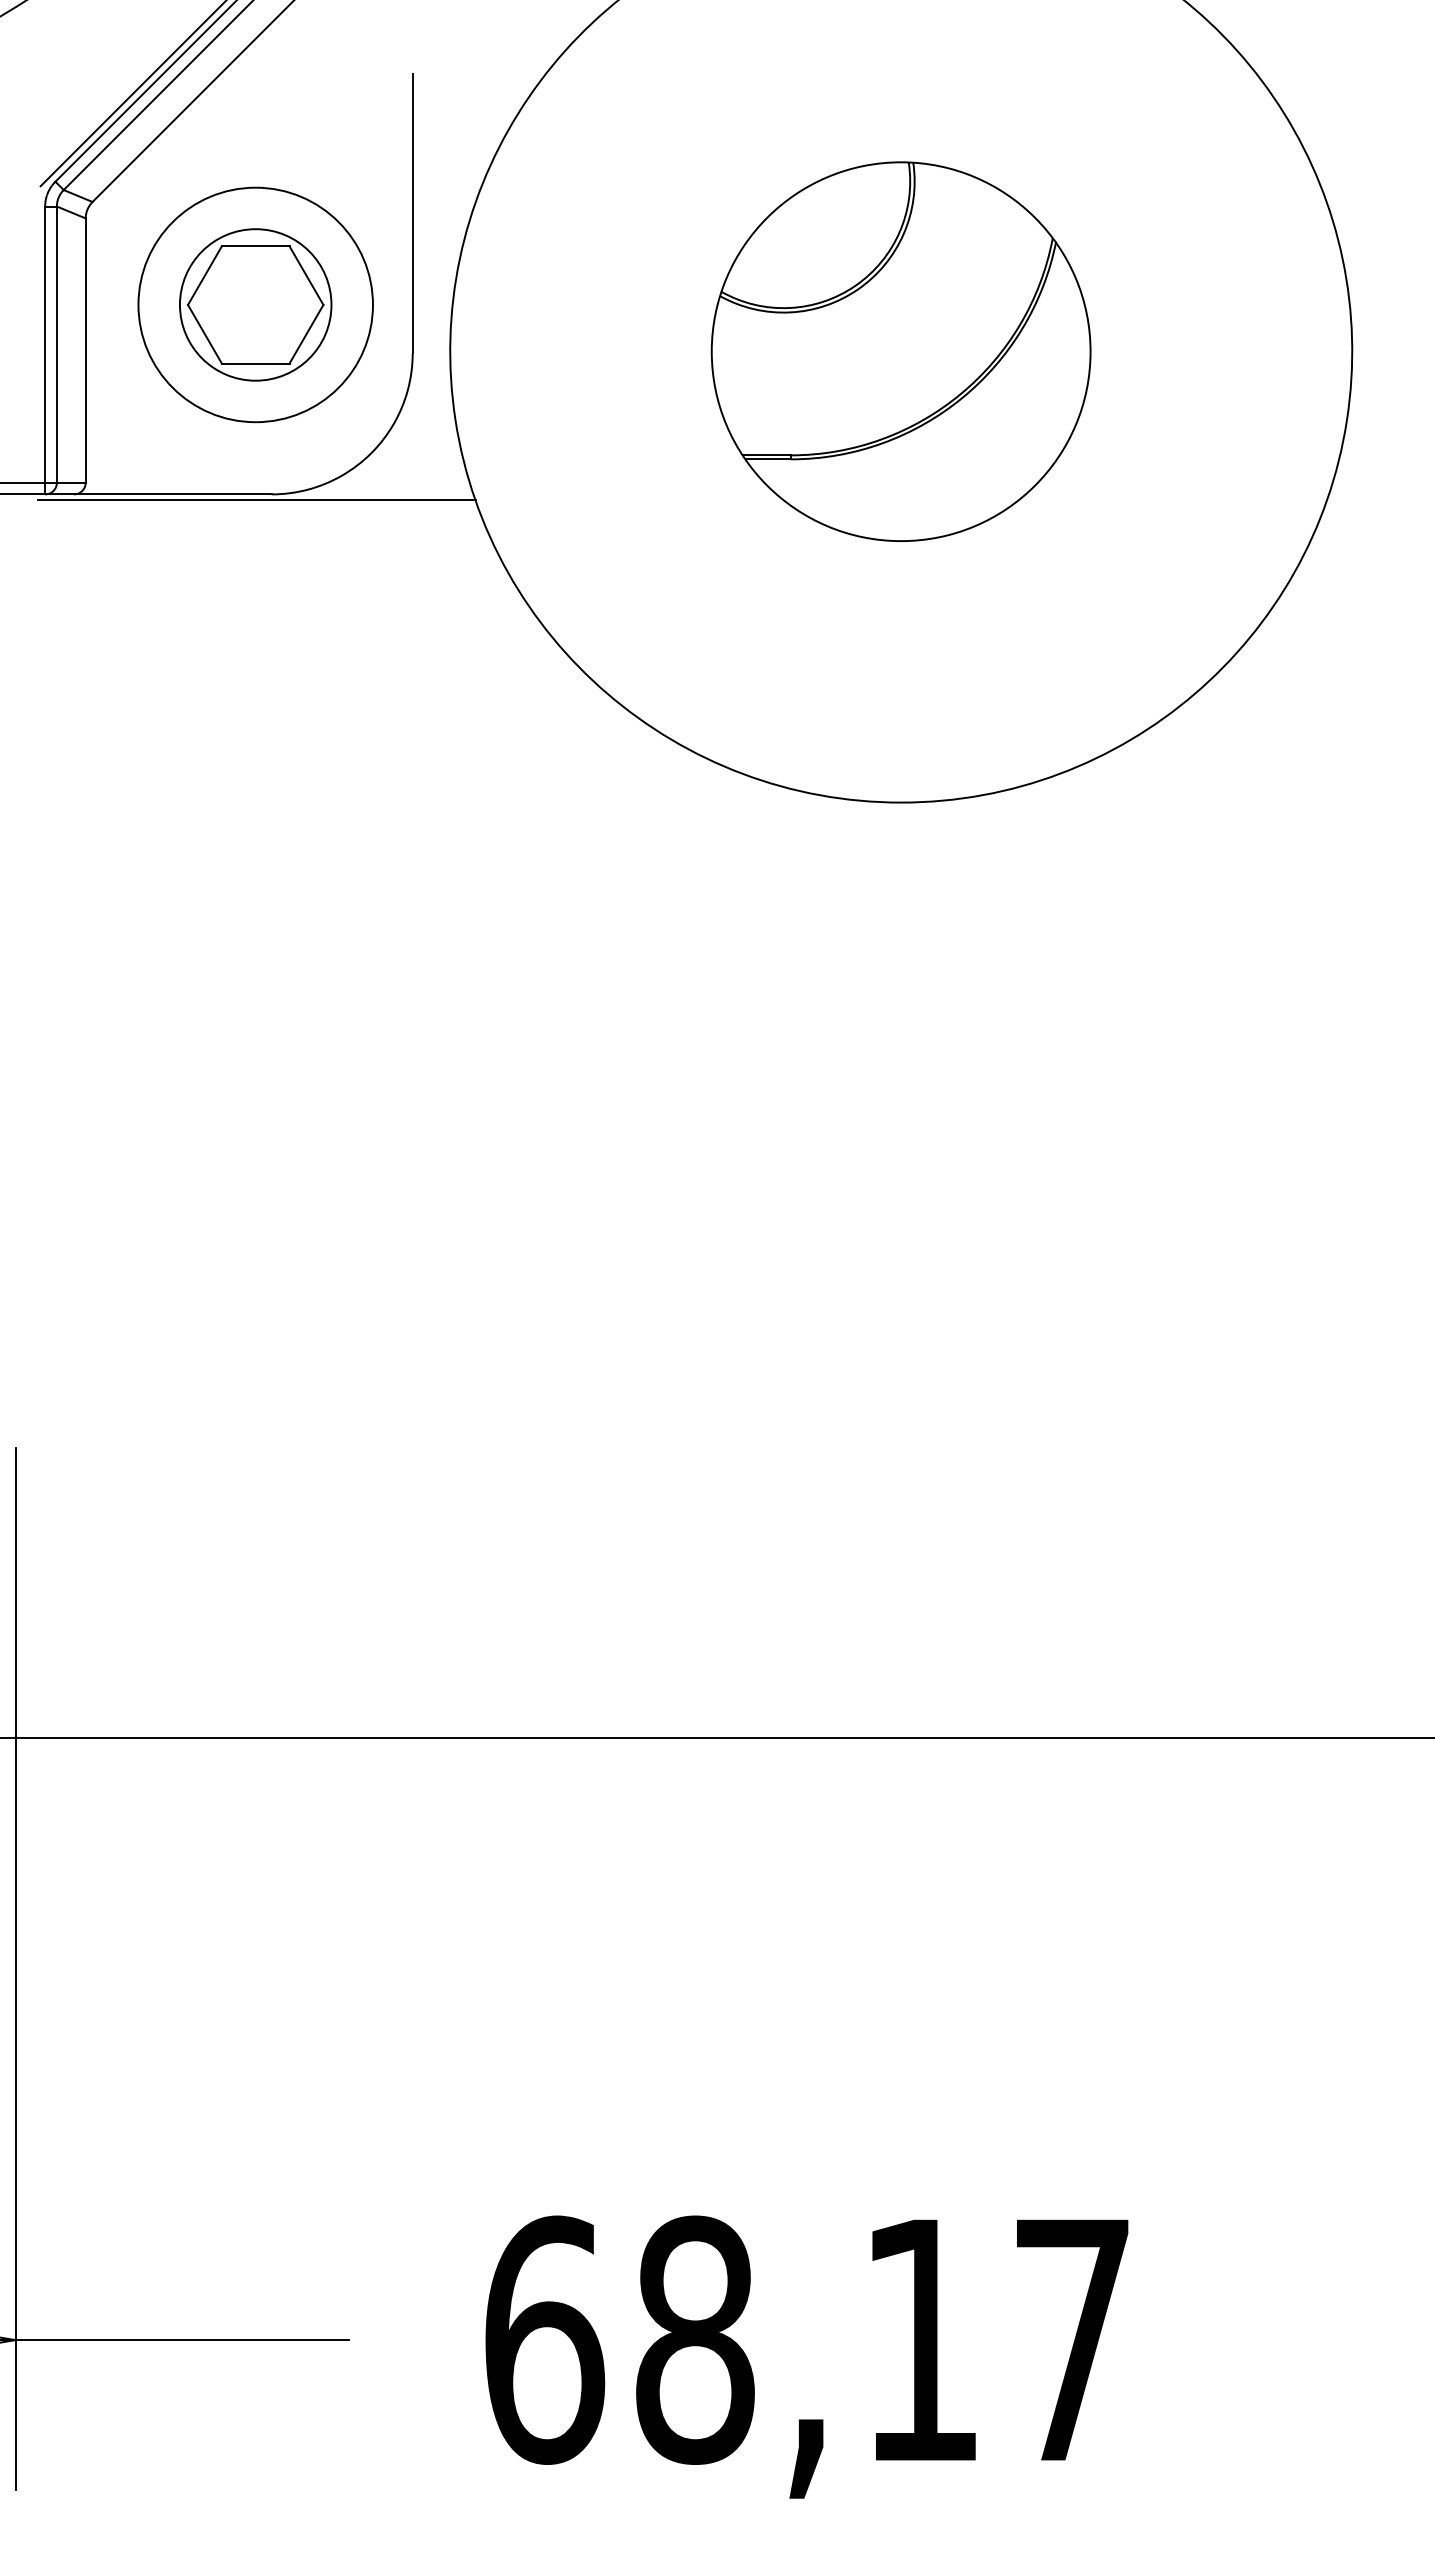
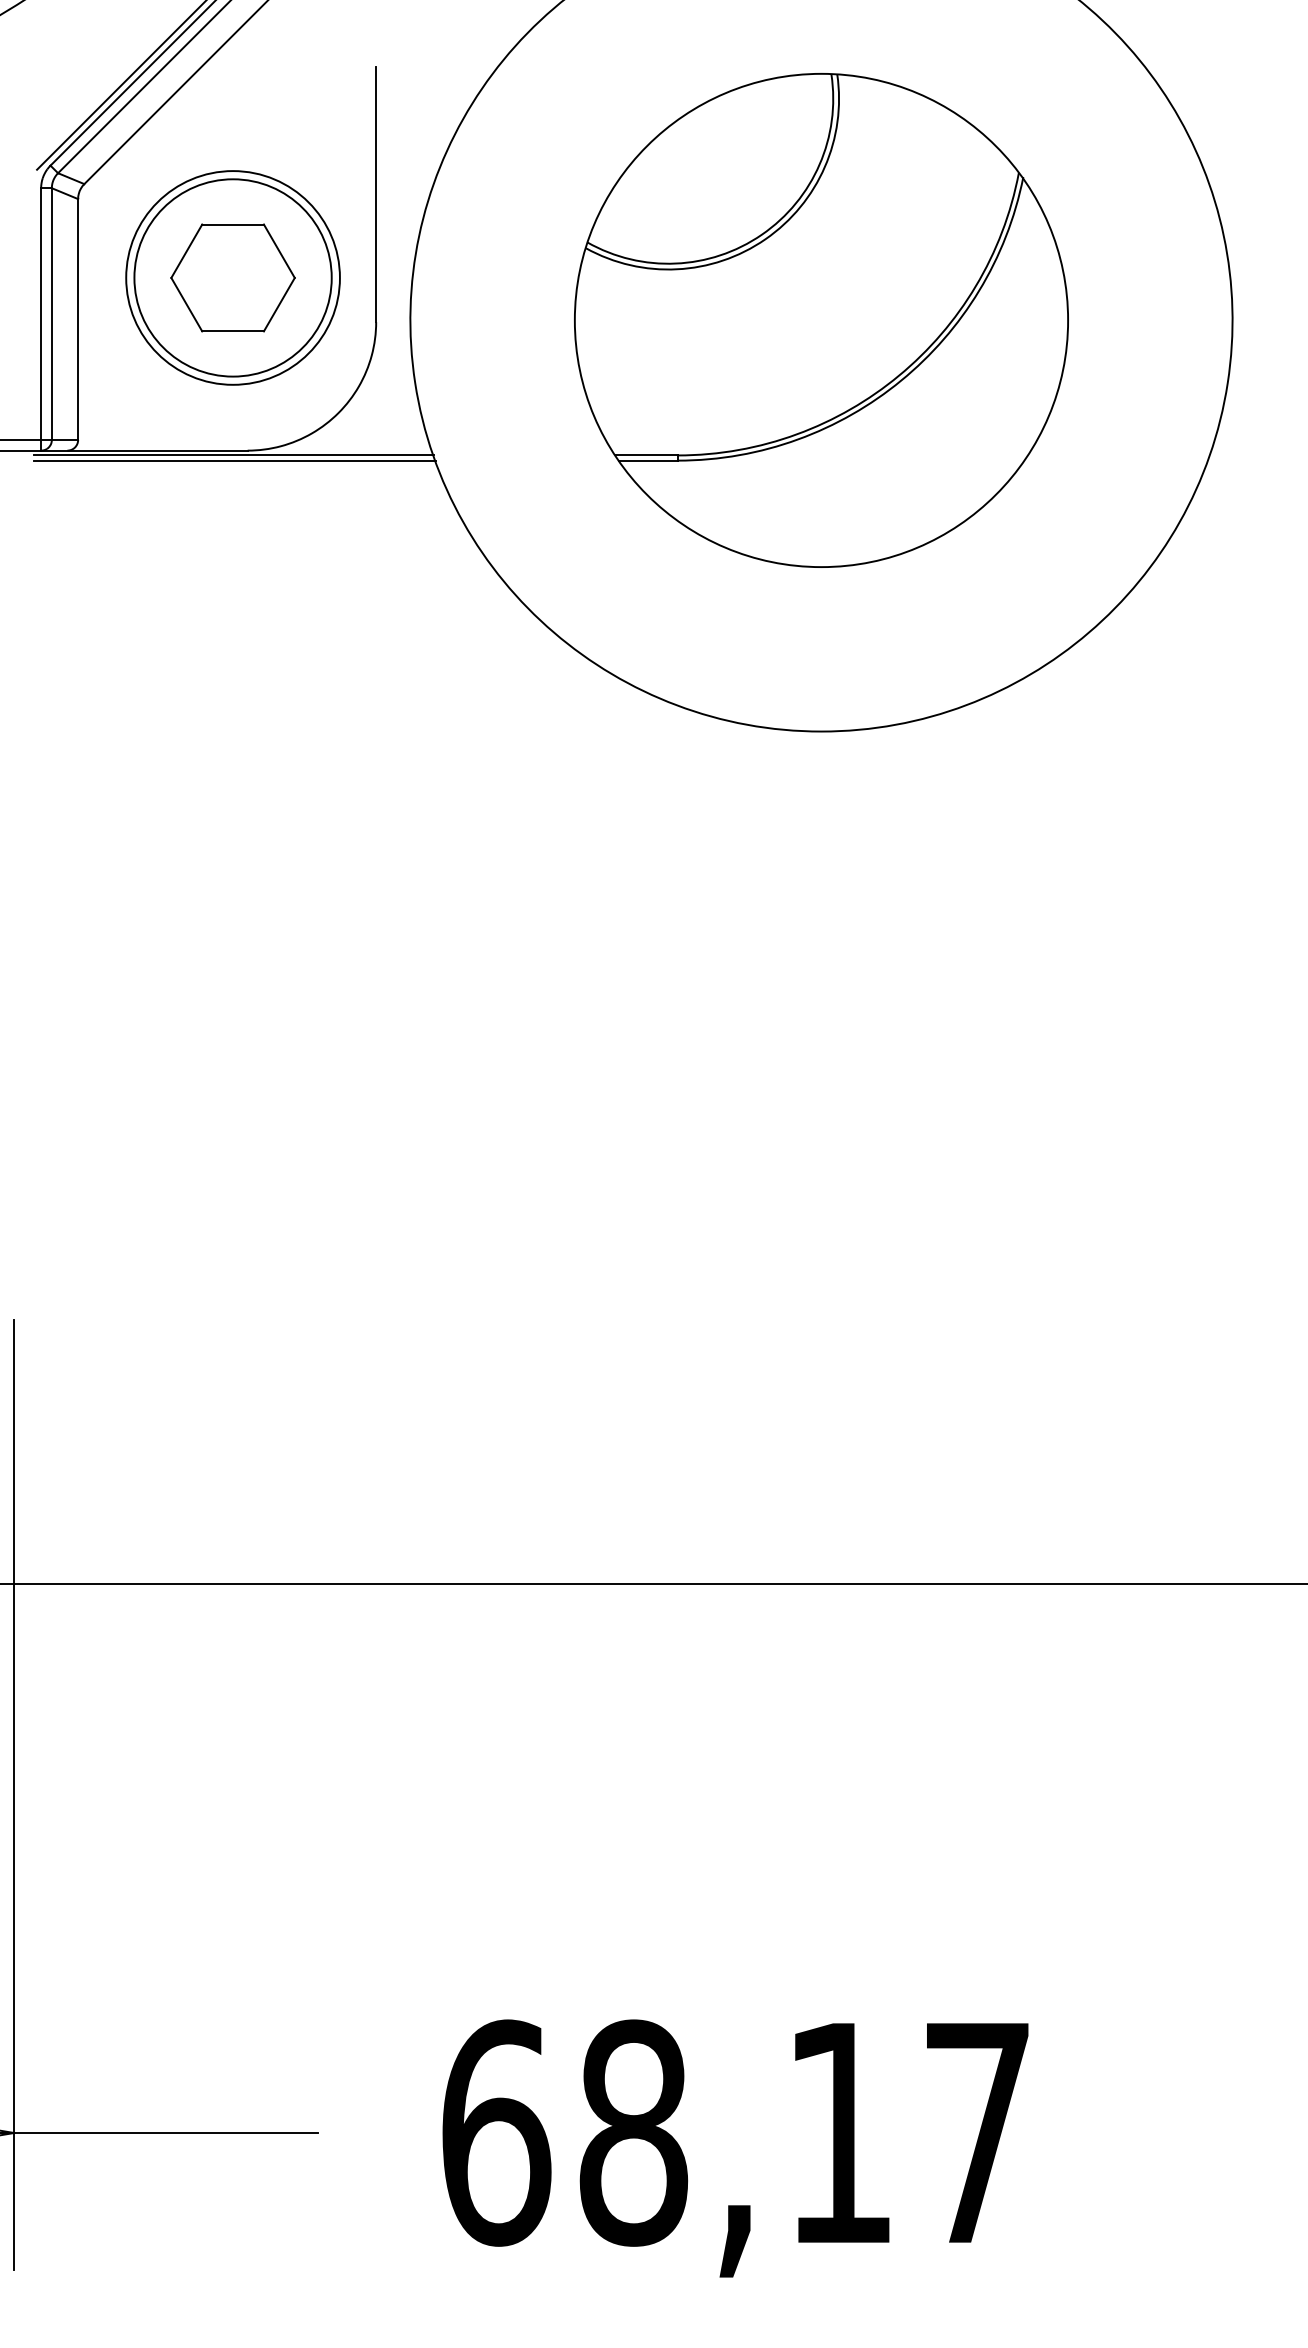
circle: (255, 304) -> (232, 277), size x1.43
part: (900, 351) -> (820, 320), size x1.43
line: (257, 505) -> (234, 460), added

